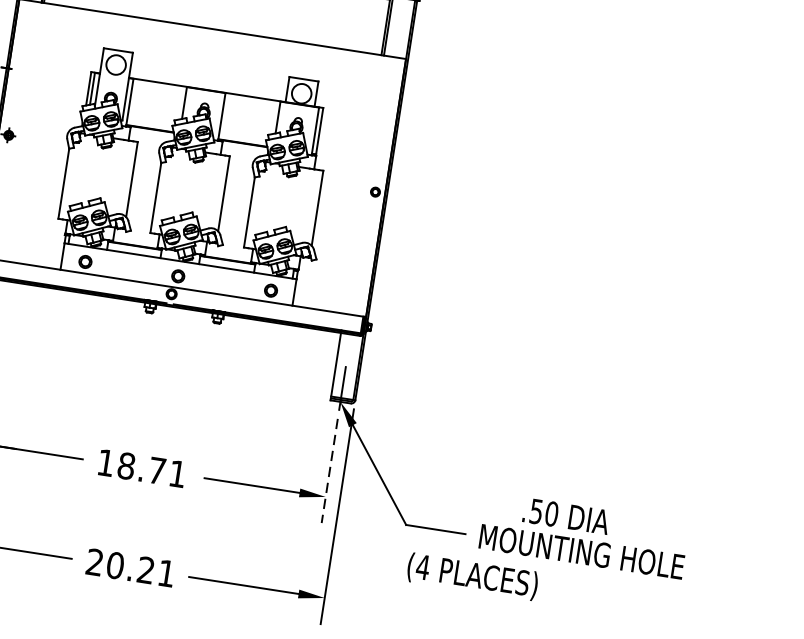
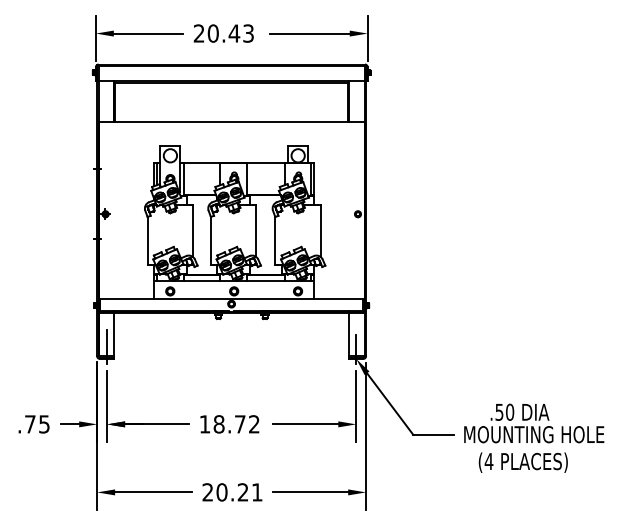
line: (330, 471) -> (356, 406), dashed -> solid
text: (177, 474) -> (254, 424), 18.71 -> 18.72
text: (471, 576) -> (522, 462), moved

